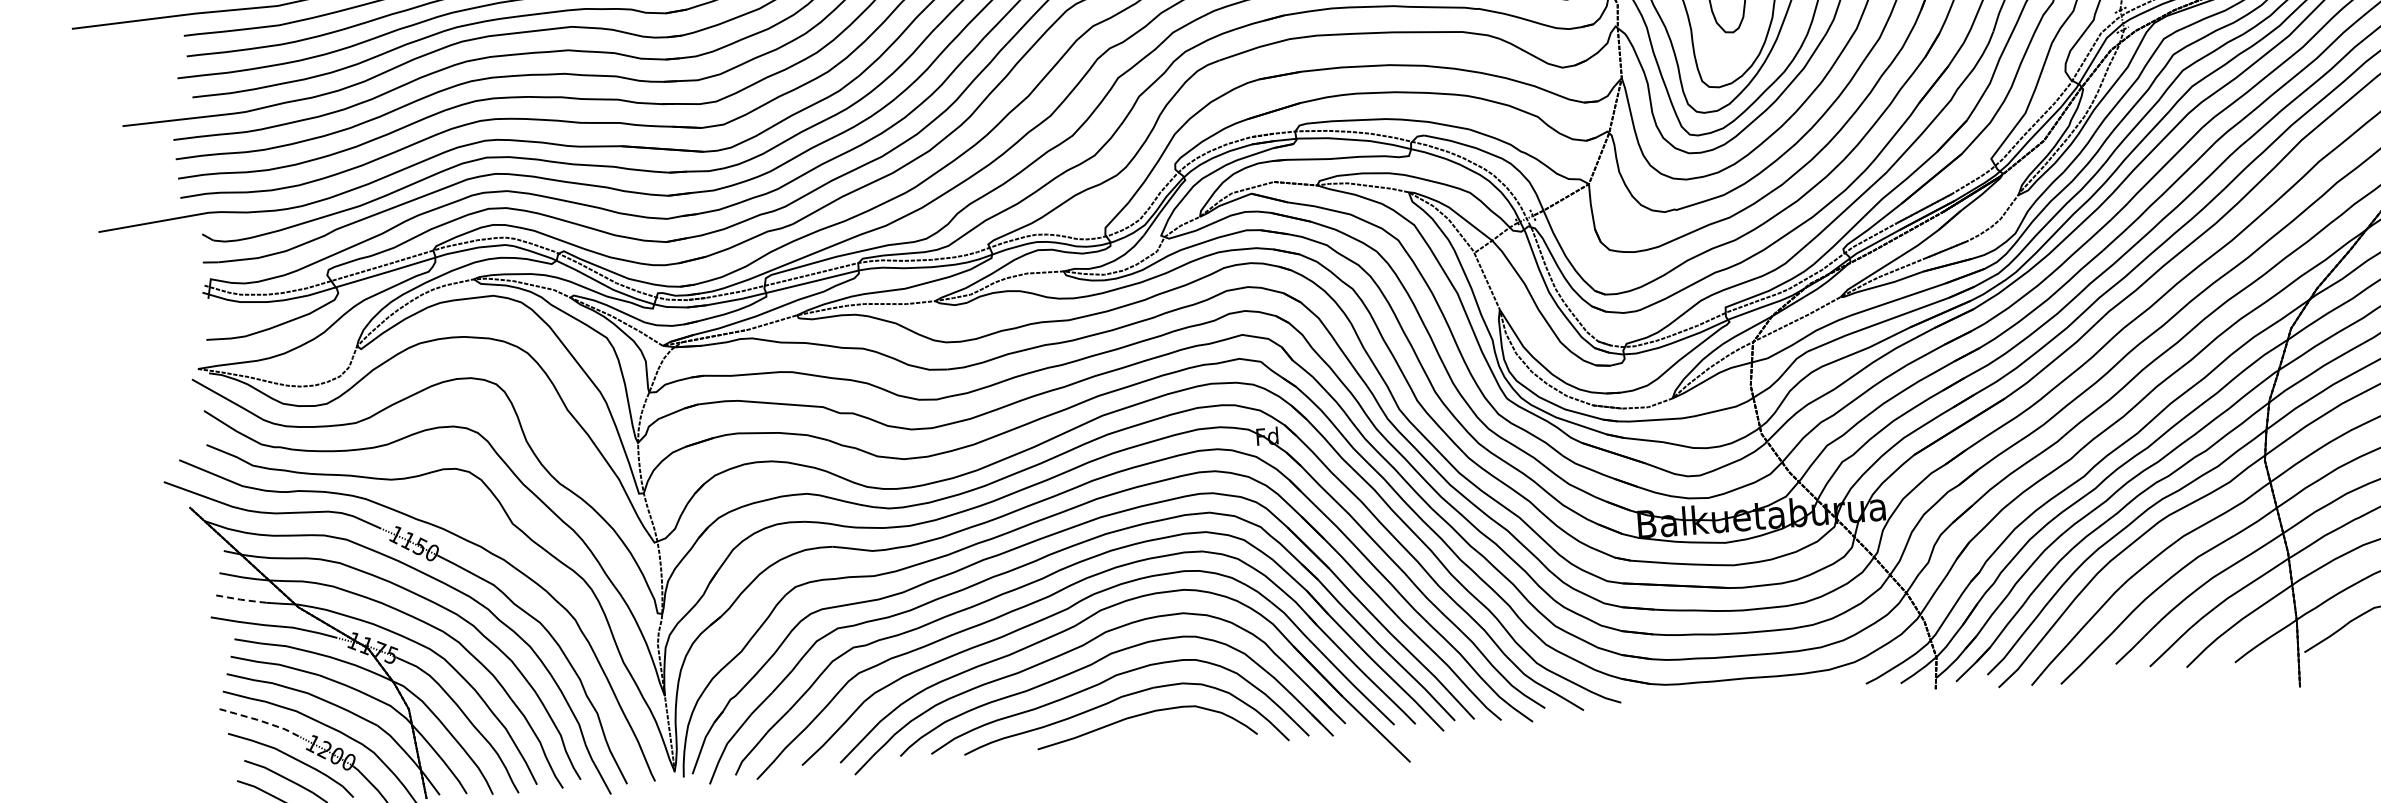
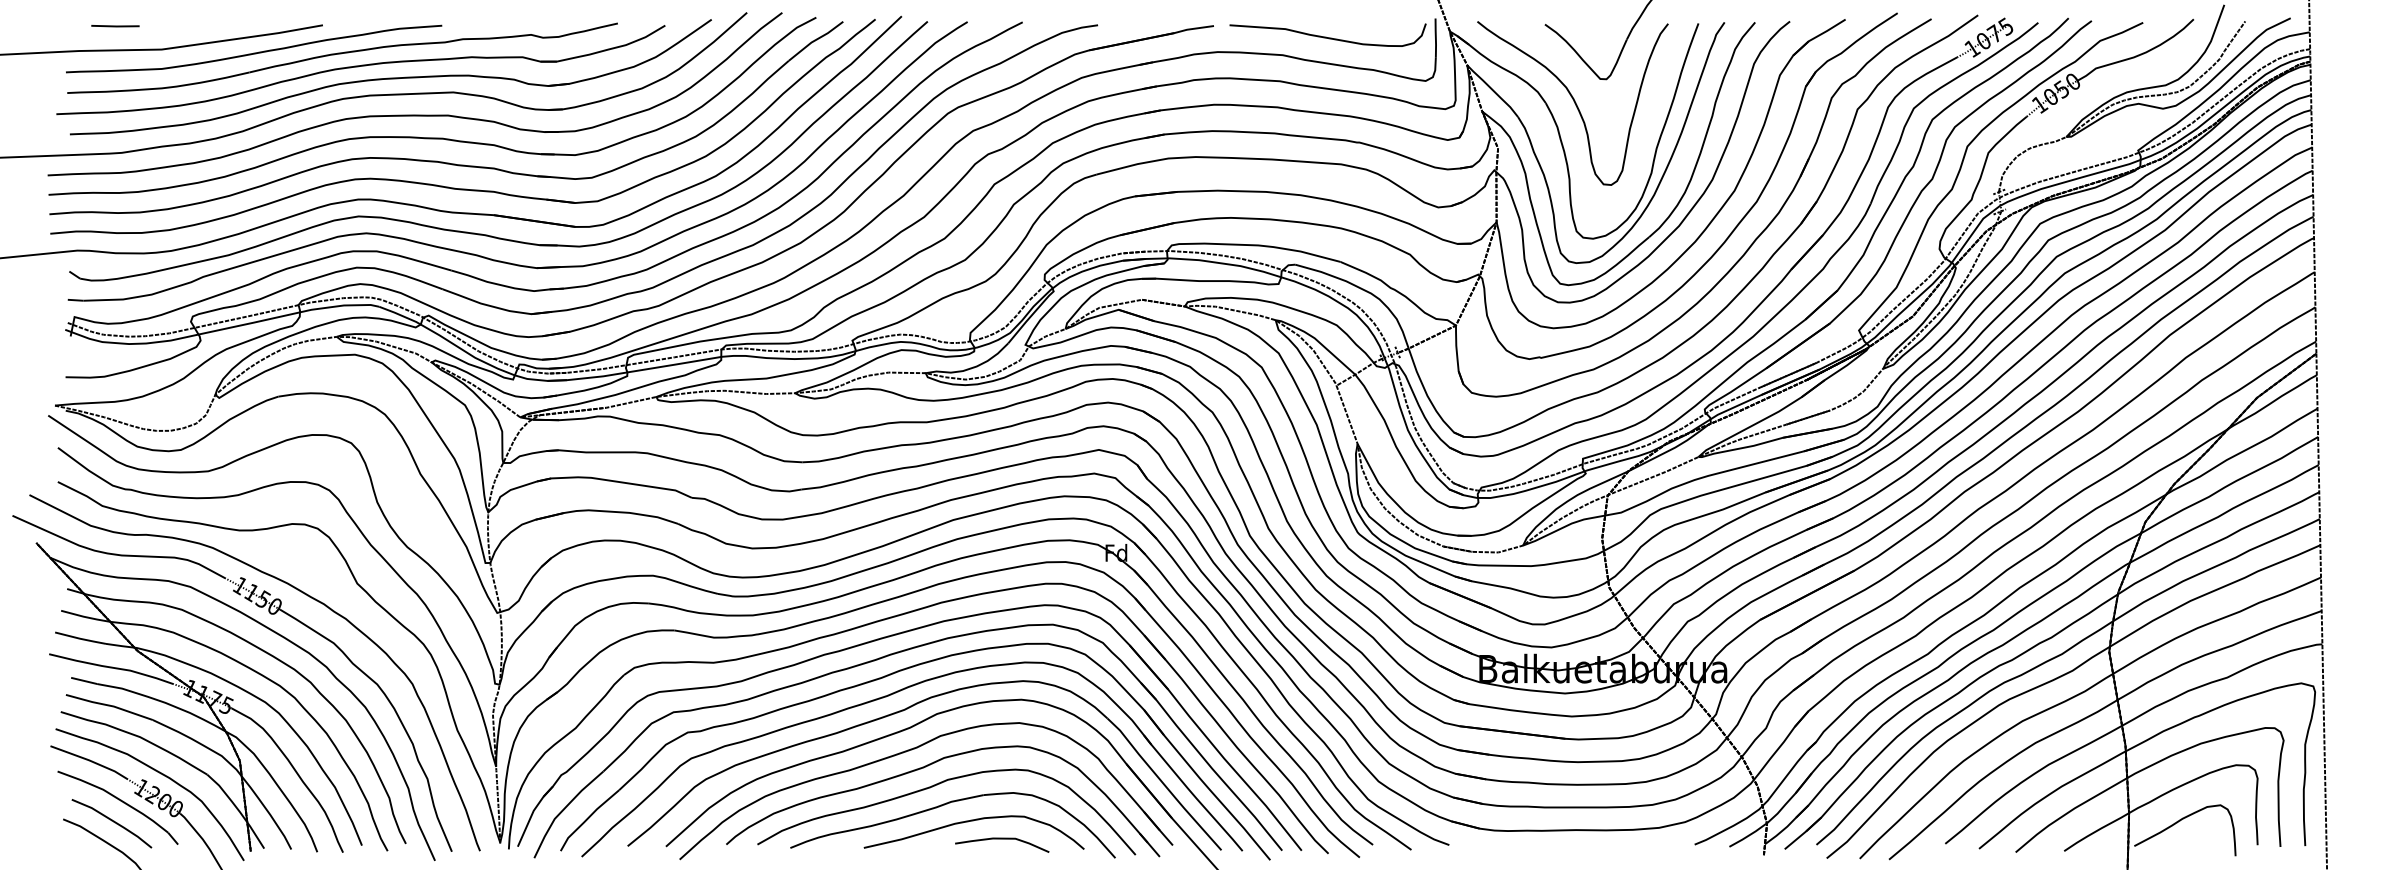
line: (239, 599) -> (79, 638), dashed -> solid
line: (259, 720) -> (90, 760), dashed -> solid
curve: (1175, 730) -> (1002, 839), added

